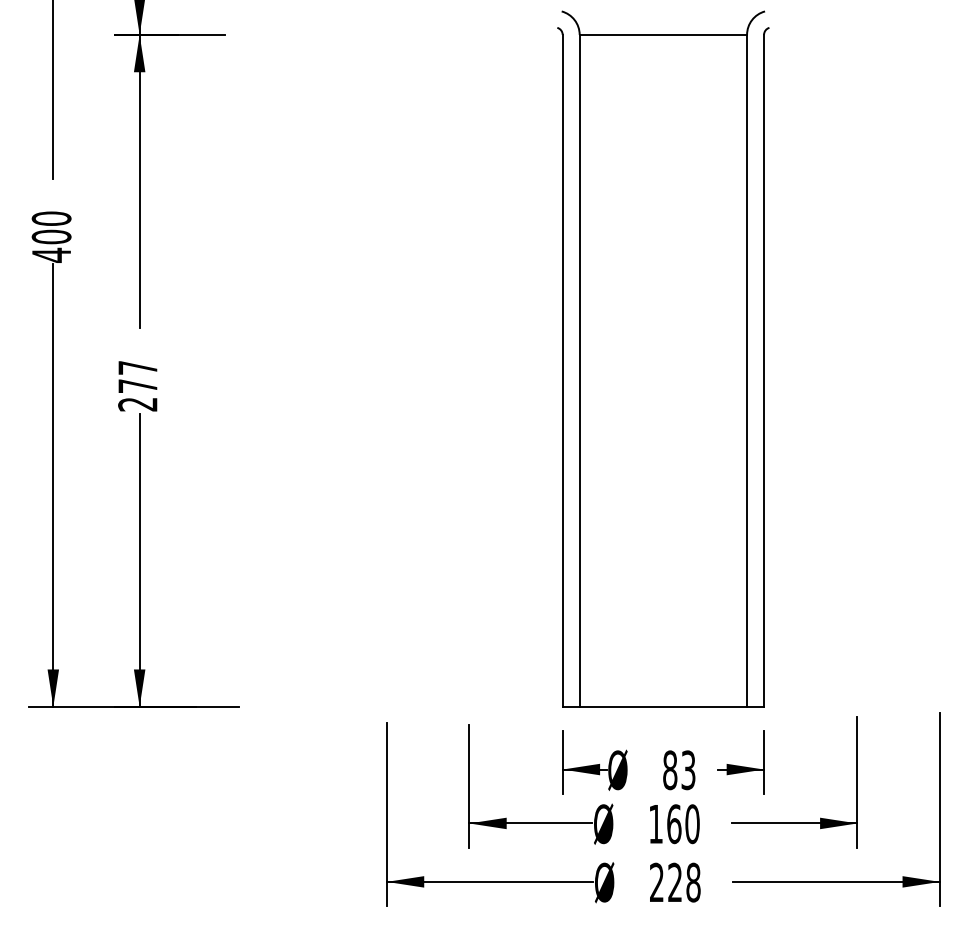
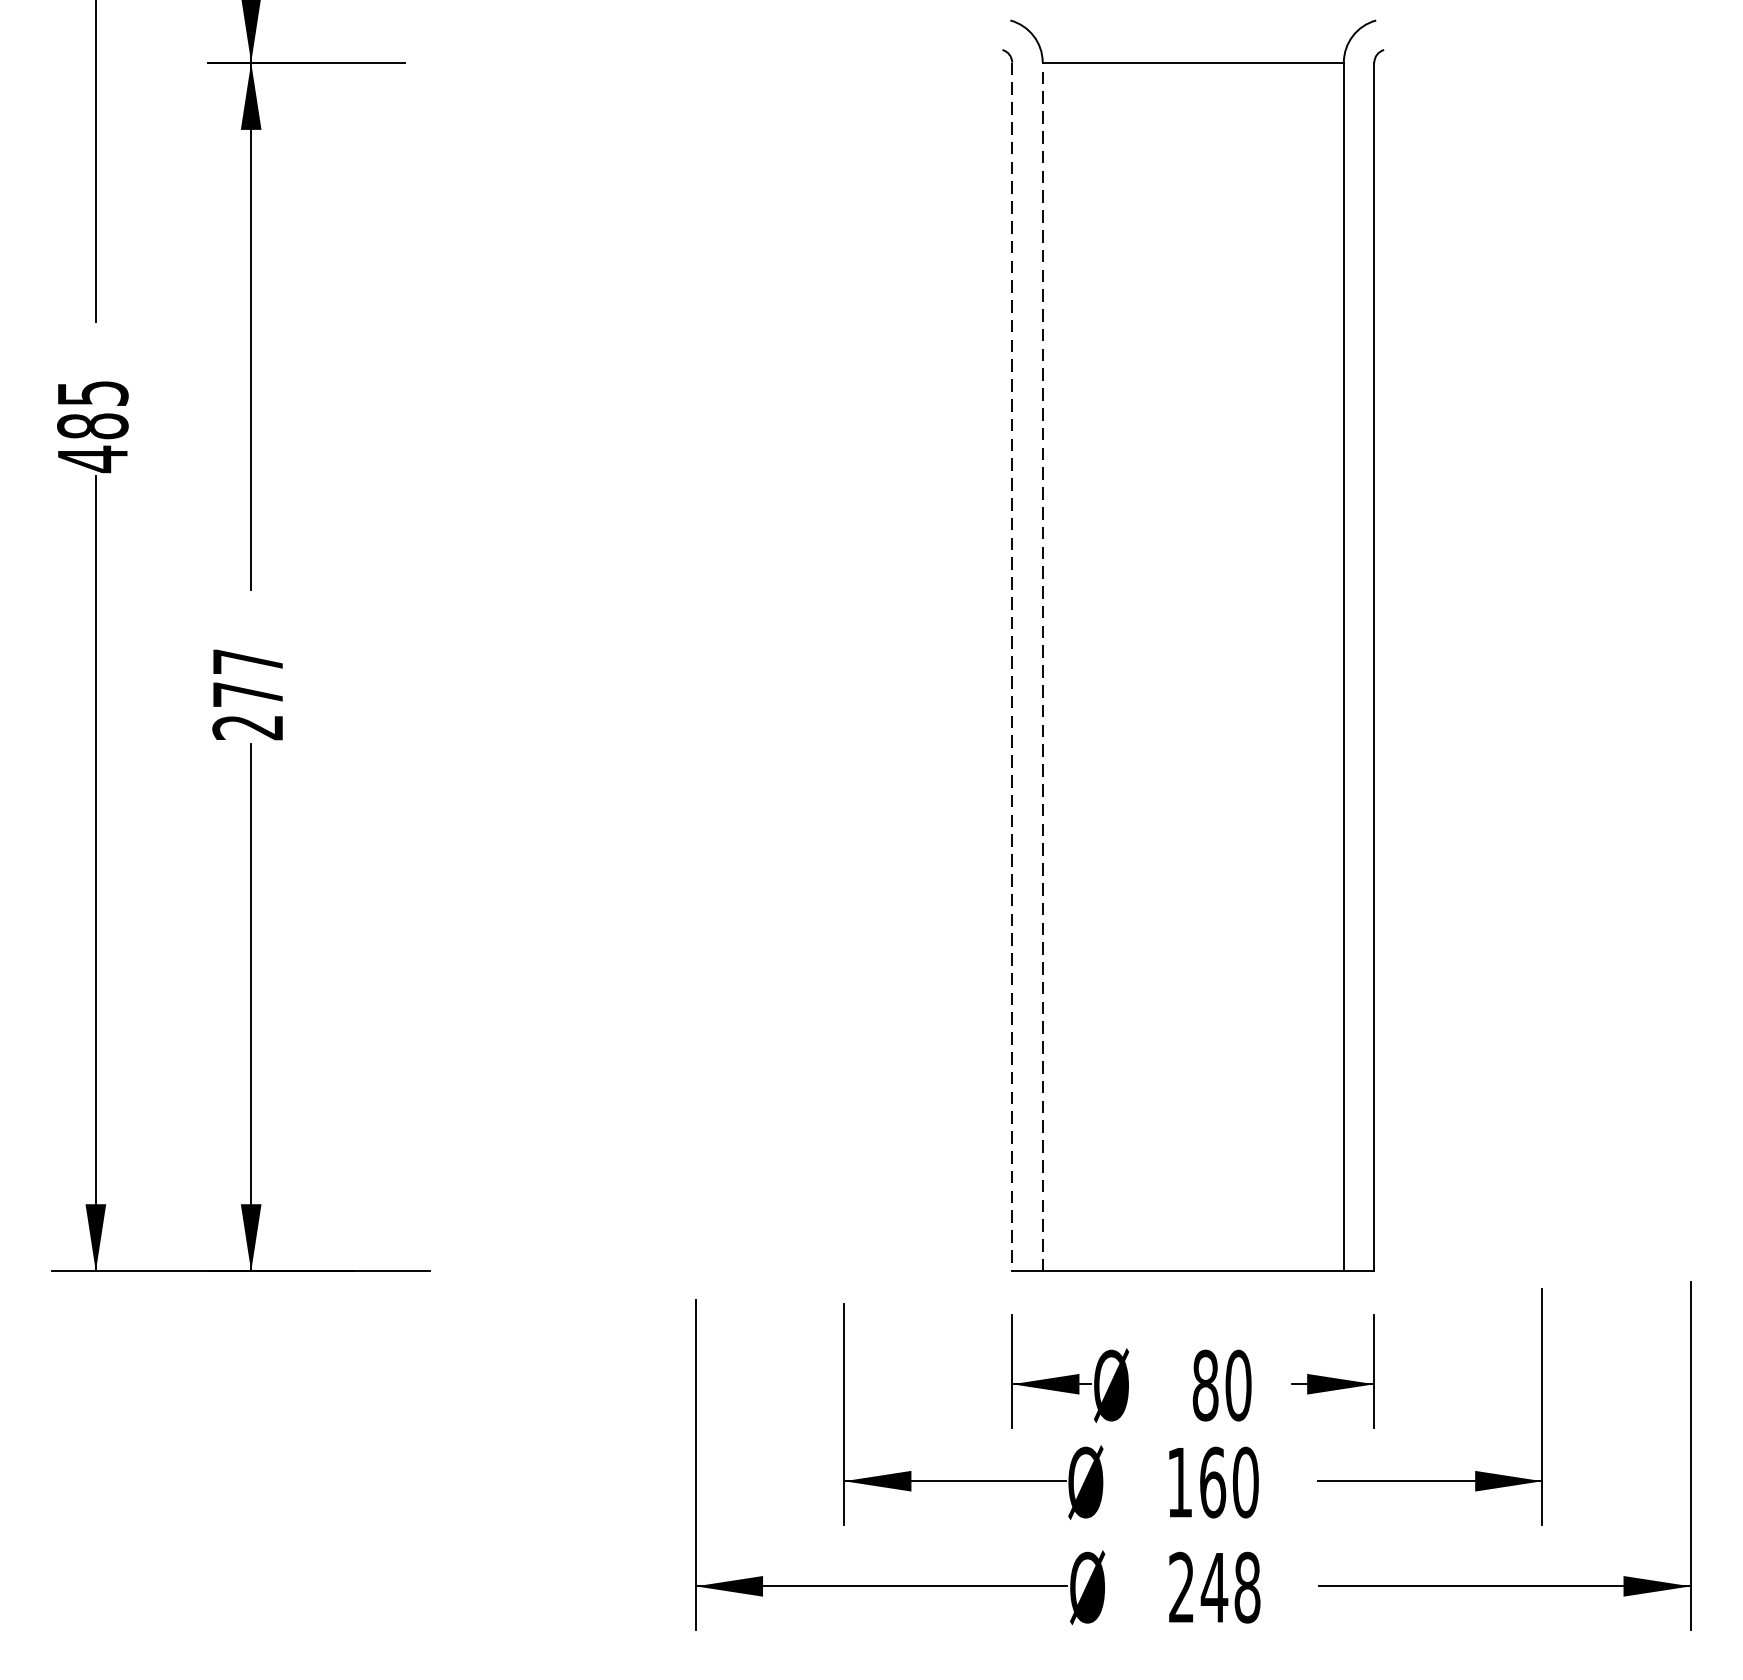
text: (51, 227) -> (92, 409), 400 -> 485
line: (562, 370) -> (1011, 666), solid -> dashed
line: (579, 370) -> (1042, 666), solid -> dashed
text: (688, 770) -> (1238, 1385), 83 -> 80
text: (674, 881) -> (1213, 1585), 228 -> 248

